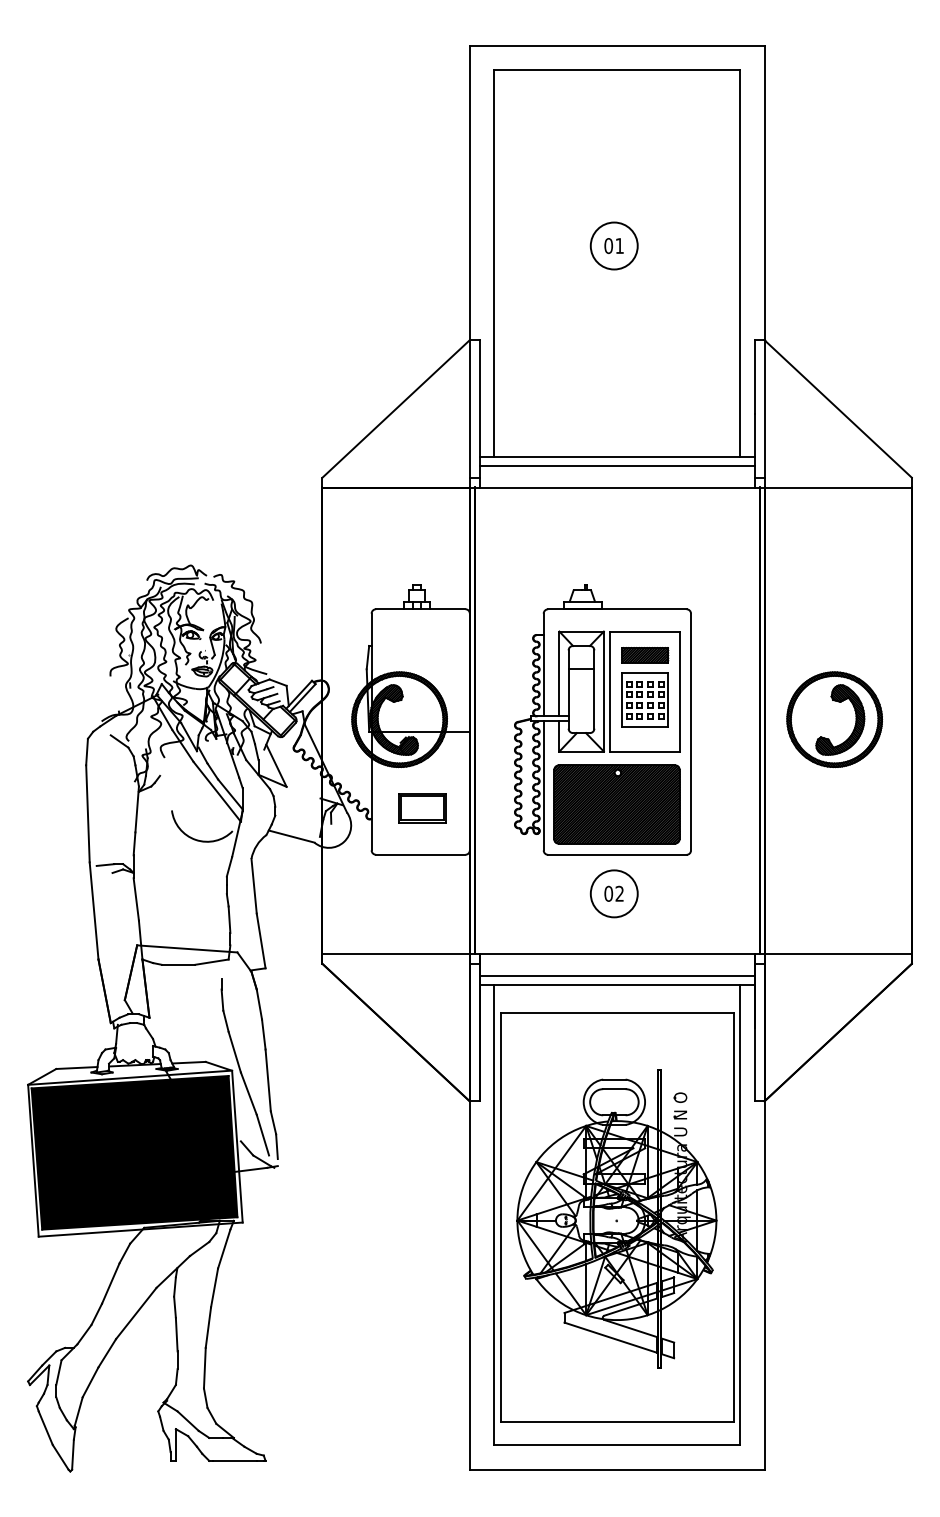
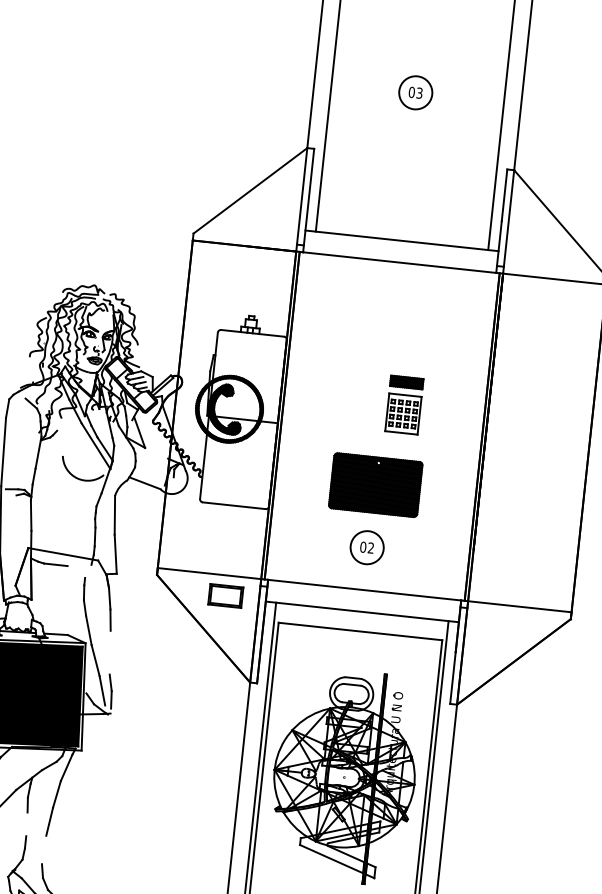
text: (619, 246) -> (419, 93), 01 -> 03
line: (616, 465) -> (400, 247), removed
part: (602, 719) -> (371, 424), removed
part: (834, 719) -> (534, 441), removed
part: (422, 808) -> (225, 596), moved
line: (211, 961) -> (79, 564), removed
line: (616, 976) -> (362, 605), removed
line: (267, 1080) -> (109, 652), removed
line: (176, 1334) -> (26, 824), removed
line: (204, 1367) -> (43, 849), removed

